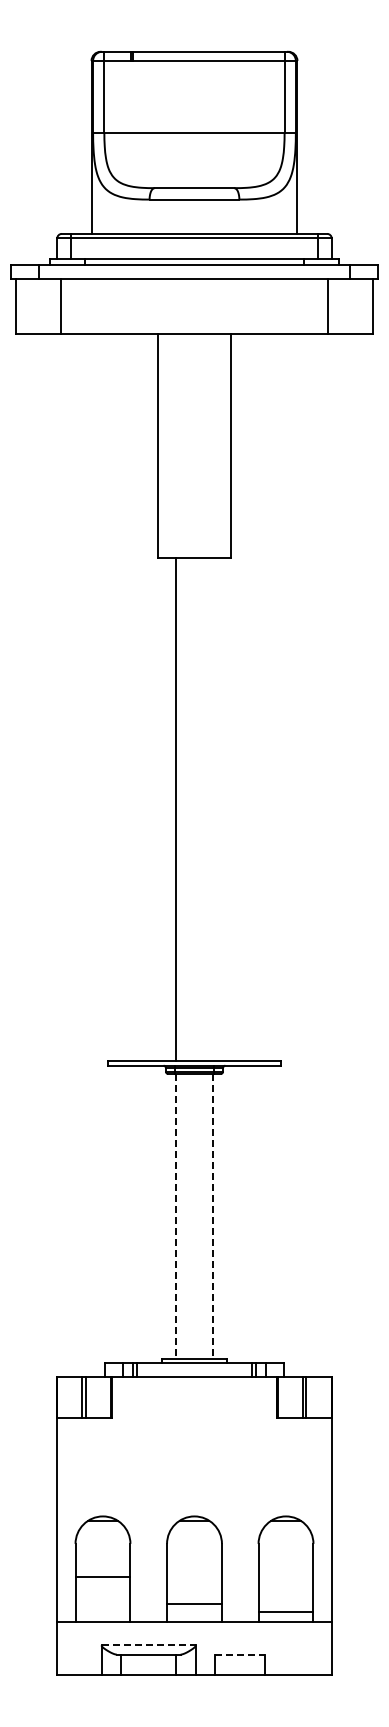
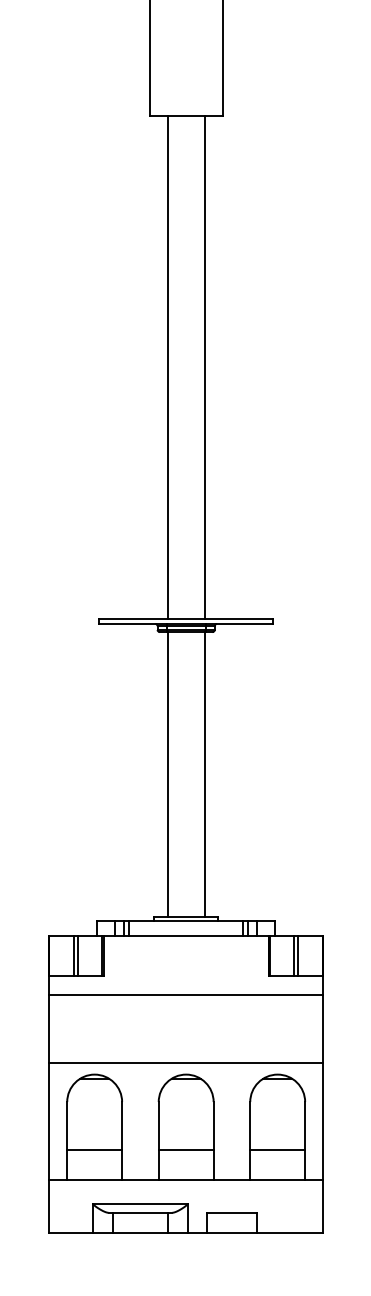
line: (212, 809) -> (204, 367), added
line: (176, 1216) -> (168, 774), dashed -> solid
line: (212, 1216) -> (204, 774), dashed -> solid
line: (194, 1436) -> (186, 994), added
line: (194, 1504) -> (186, 1062), added
line: (102, 1576) -> (94, 1149), moved
line: (194, 1603) -> (186, 1149), moved
line: (285, 1611) -> (277, 1149), moved
line: (149, 1645) -> (141, 1203), dashed -> solid
line: (240, 1654) -> (232, 1212), dashed -> solid

